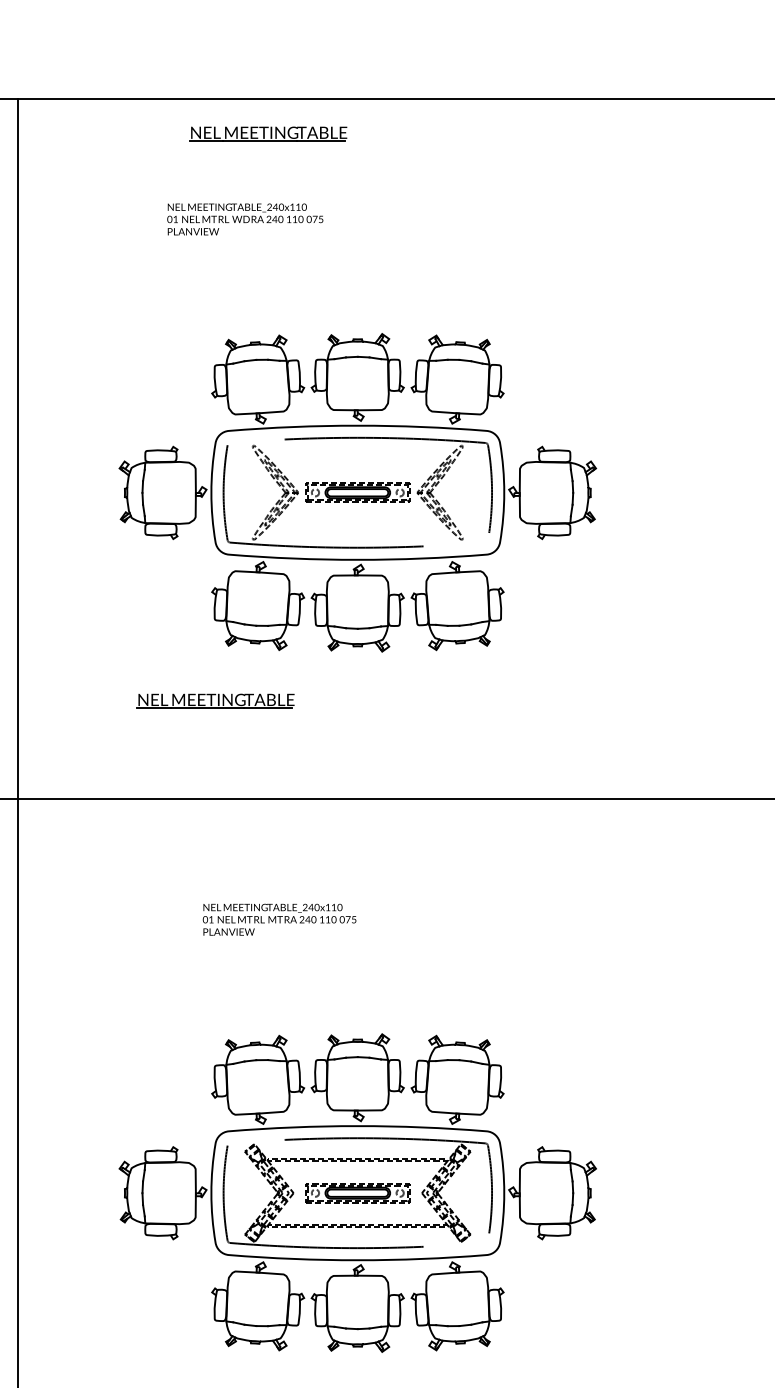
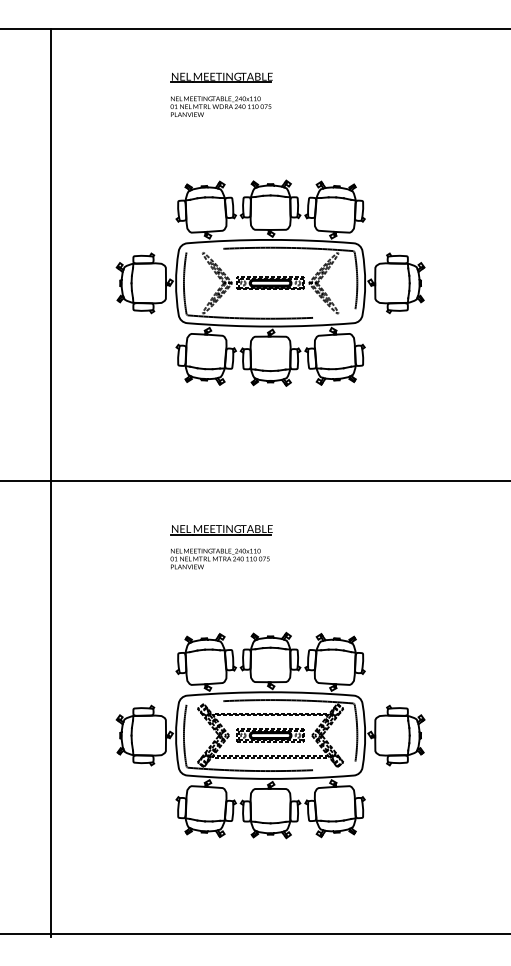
part: (267, 133) -> (221, 77), moved
text: (244, 219) -> (220, 106), moved
part: (215, 702) -> (221, 530), moved

